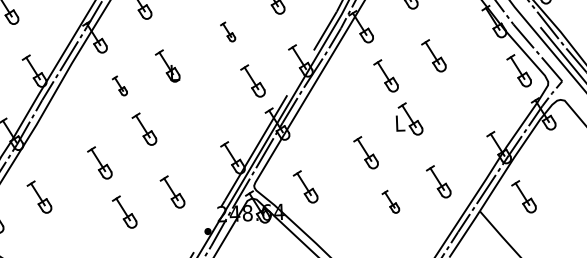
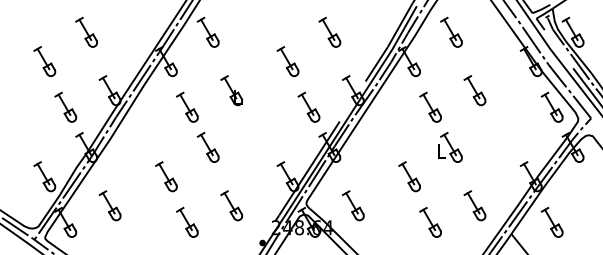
part: (227, 31) -> (287, 61), size x1.67
part: (120, 85) -> (187, 106), size x1.67
part: (390, 201) -> (430, 222), size x1.43

